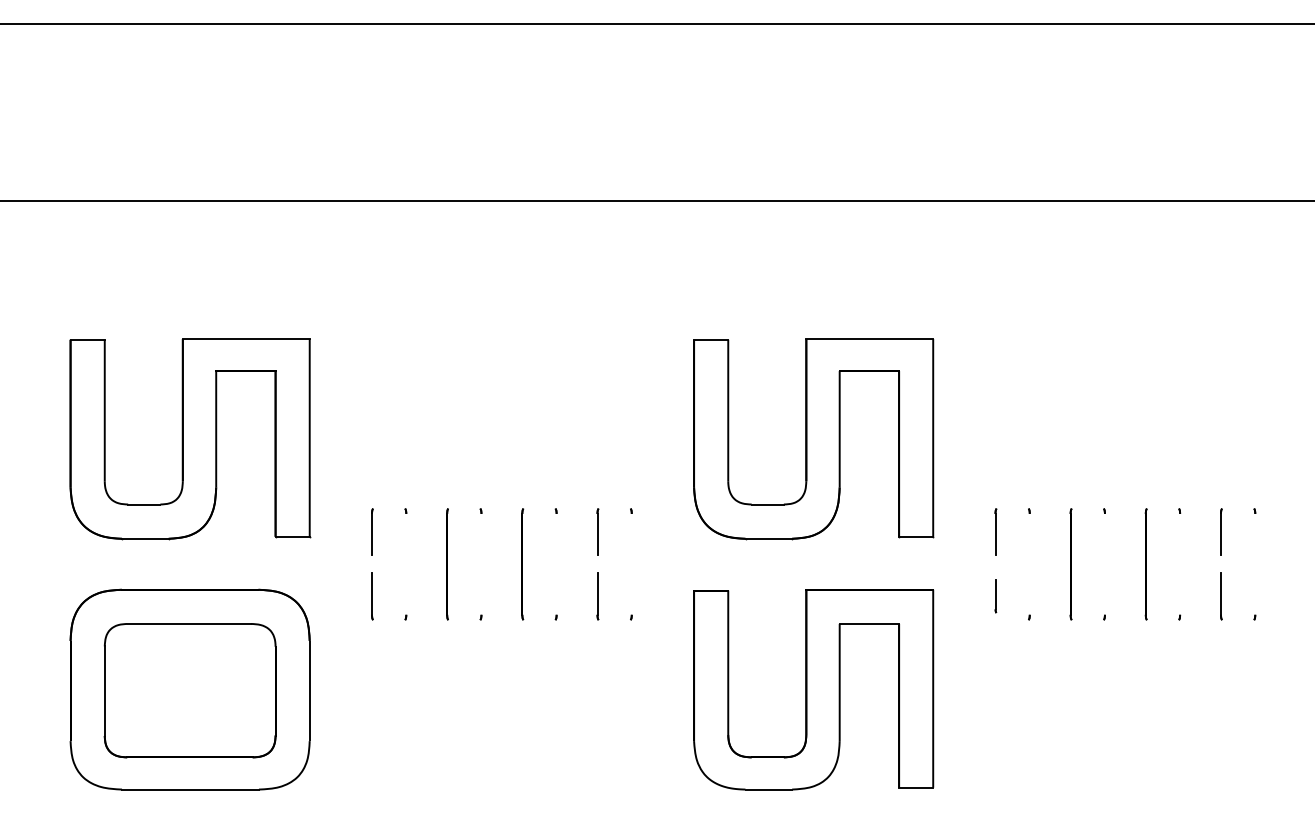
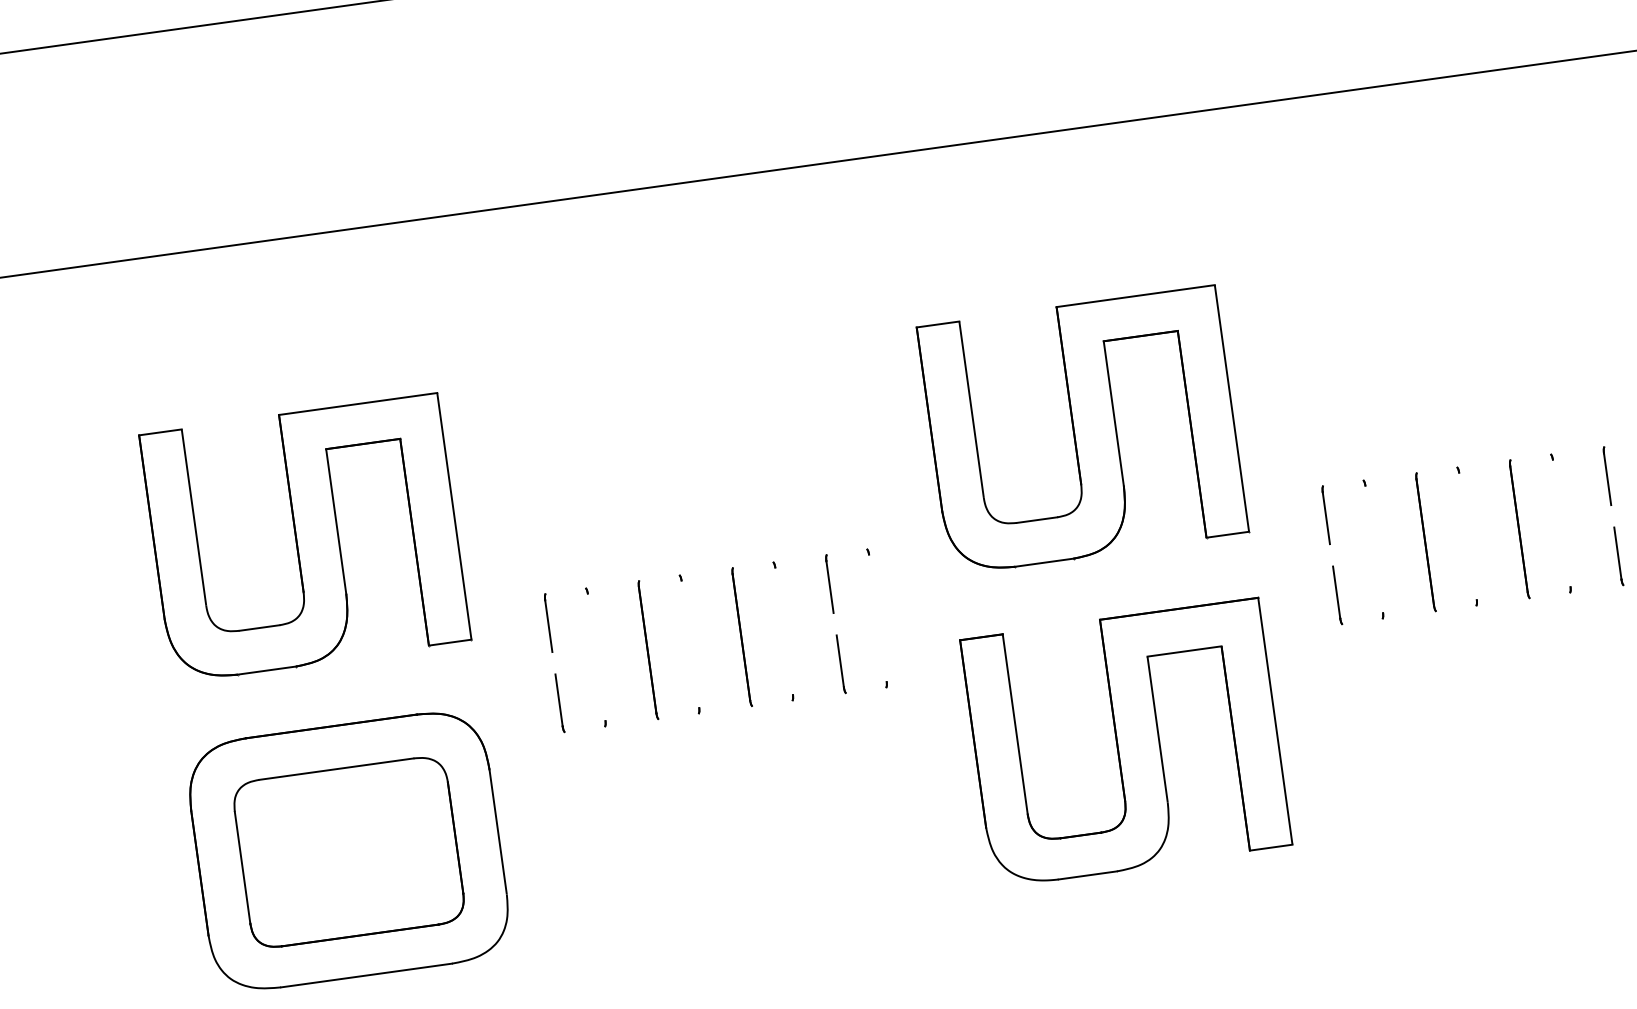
part: (995, 596) -> (1337, 595), size x1.43

